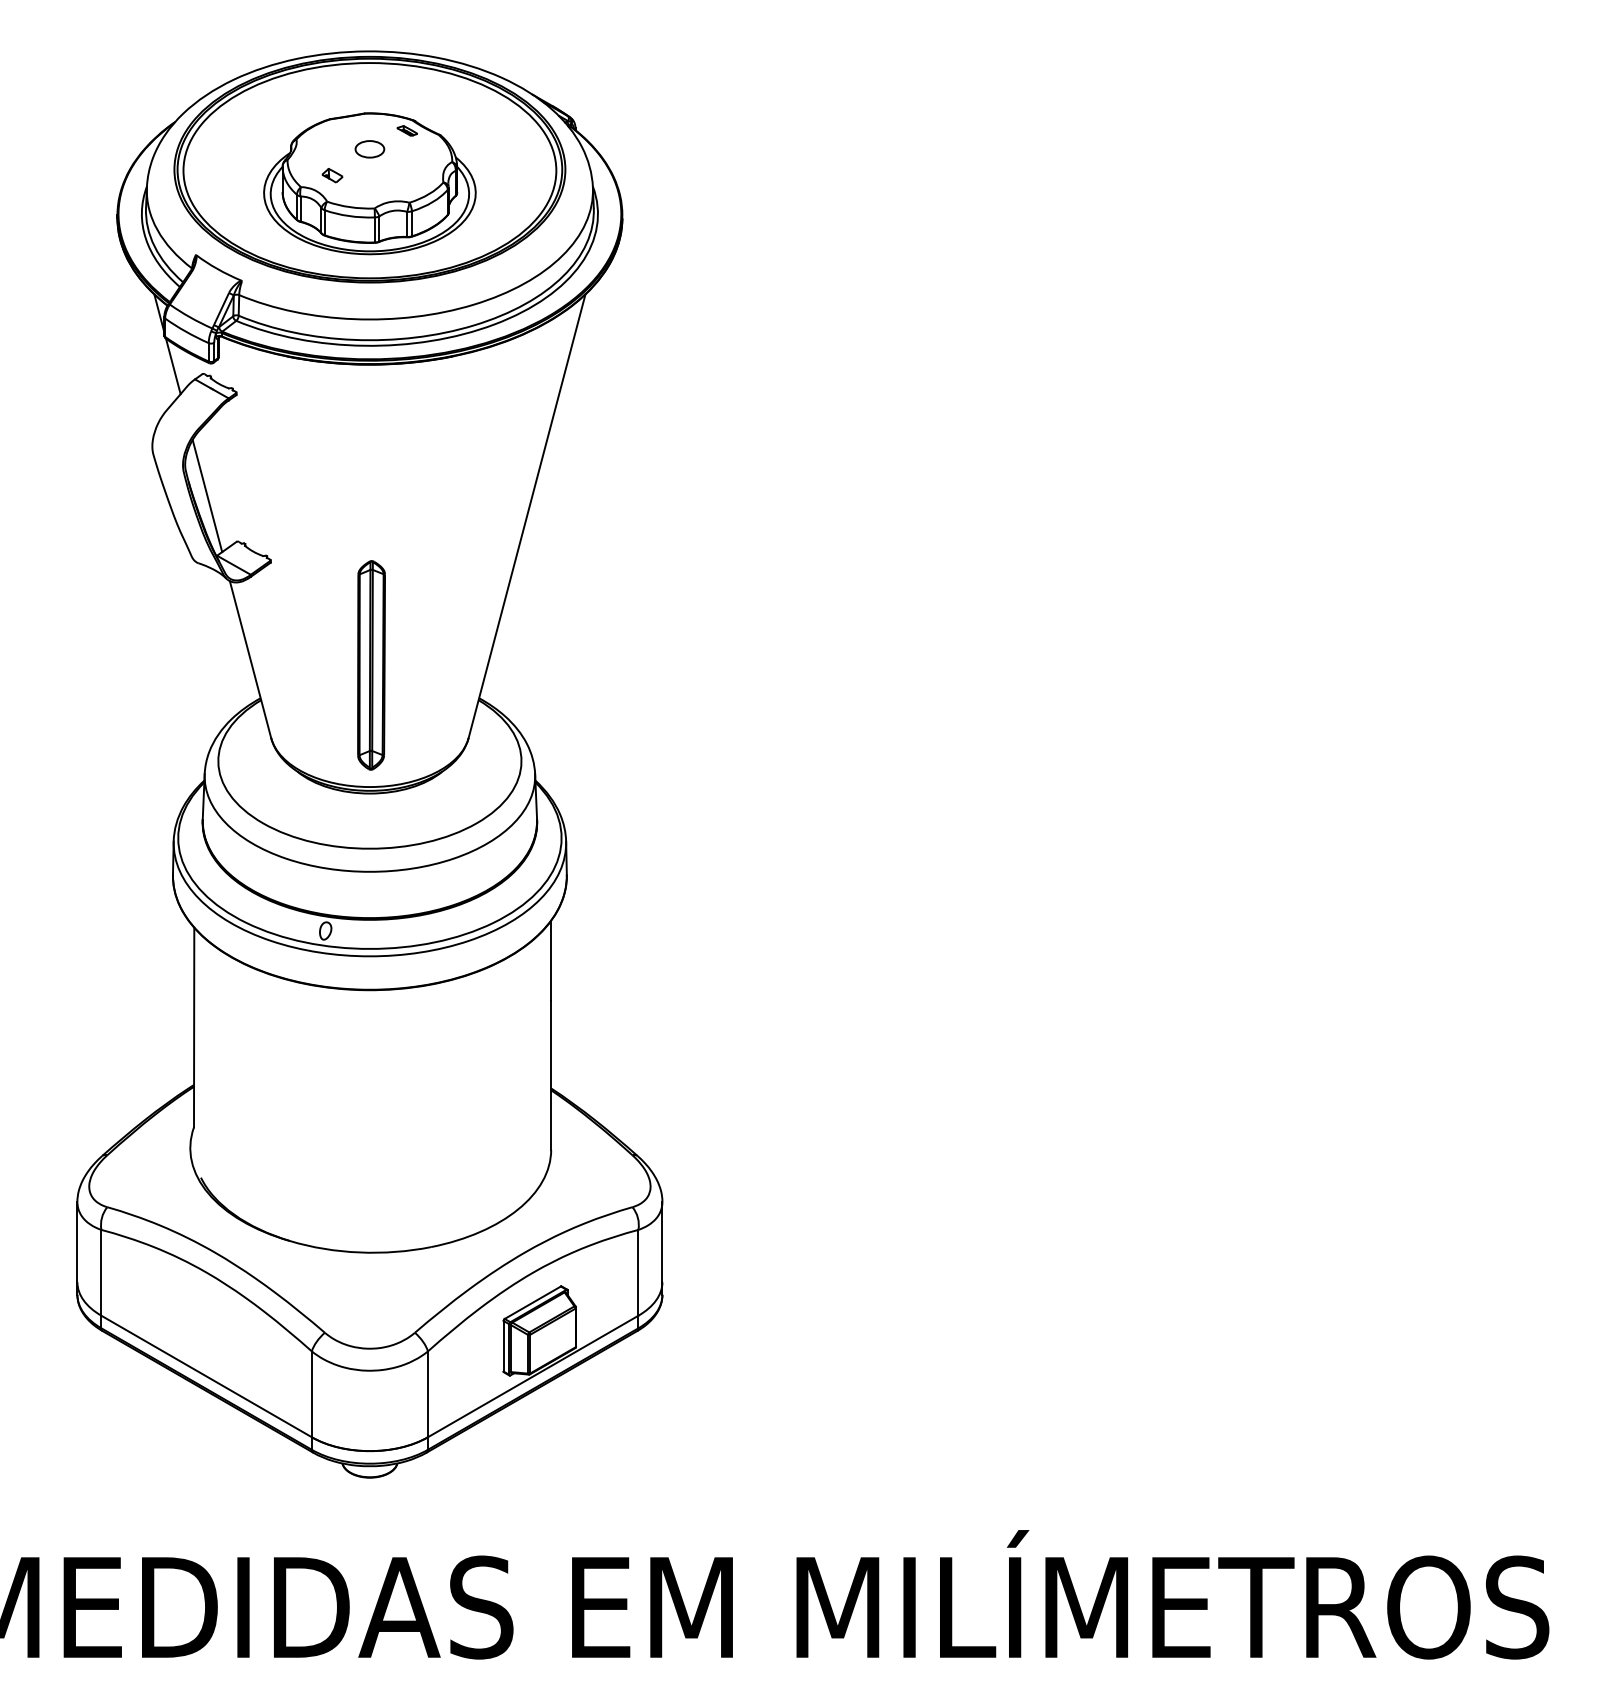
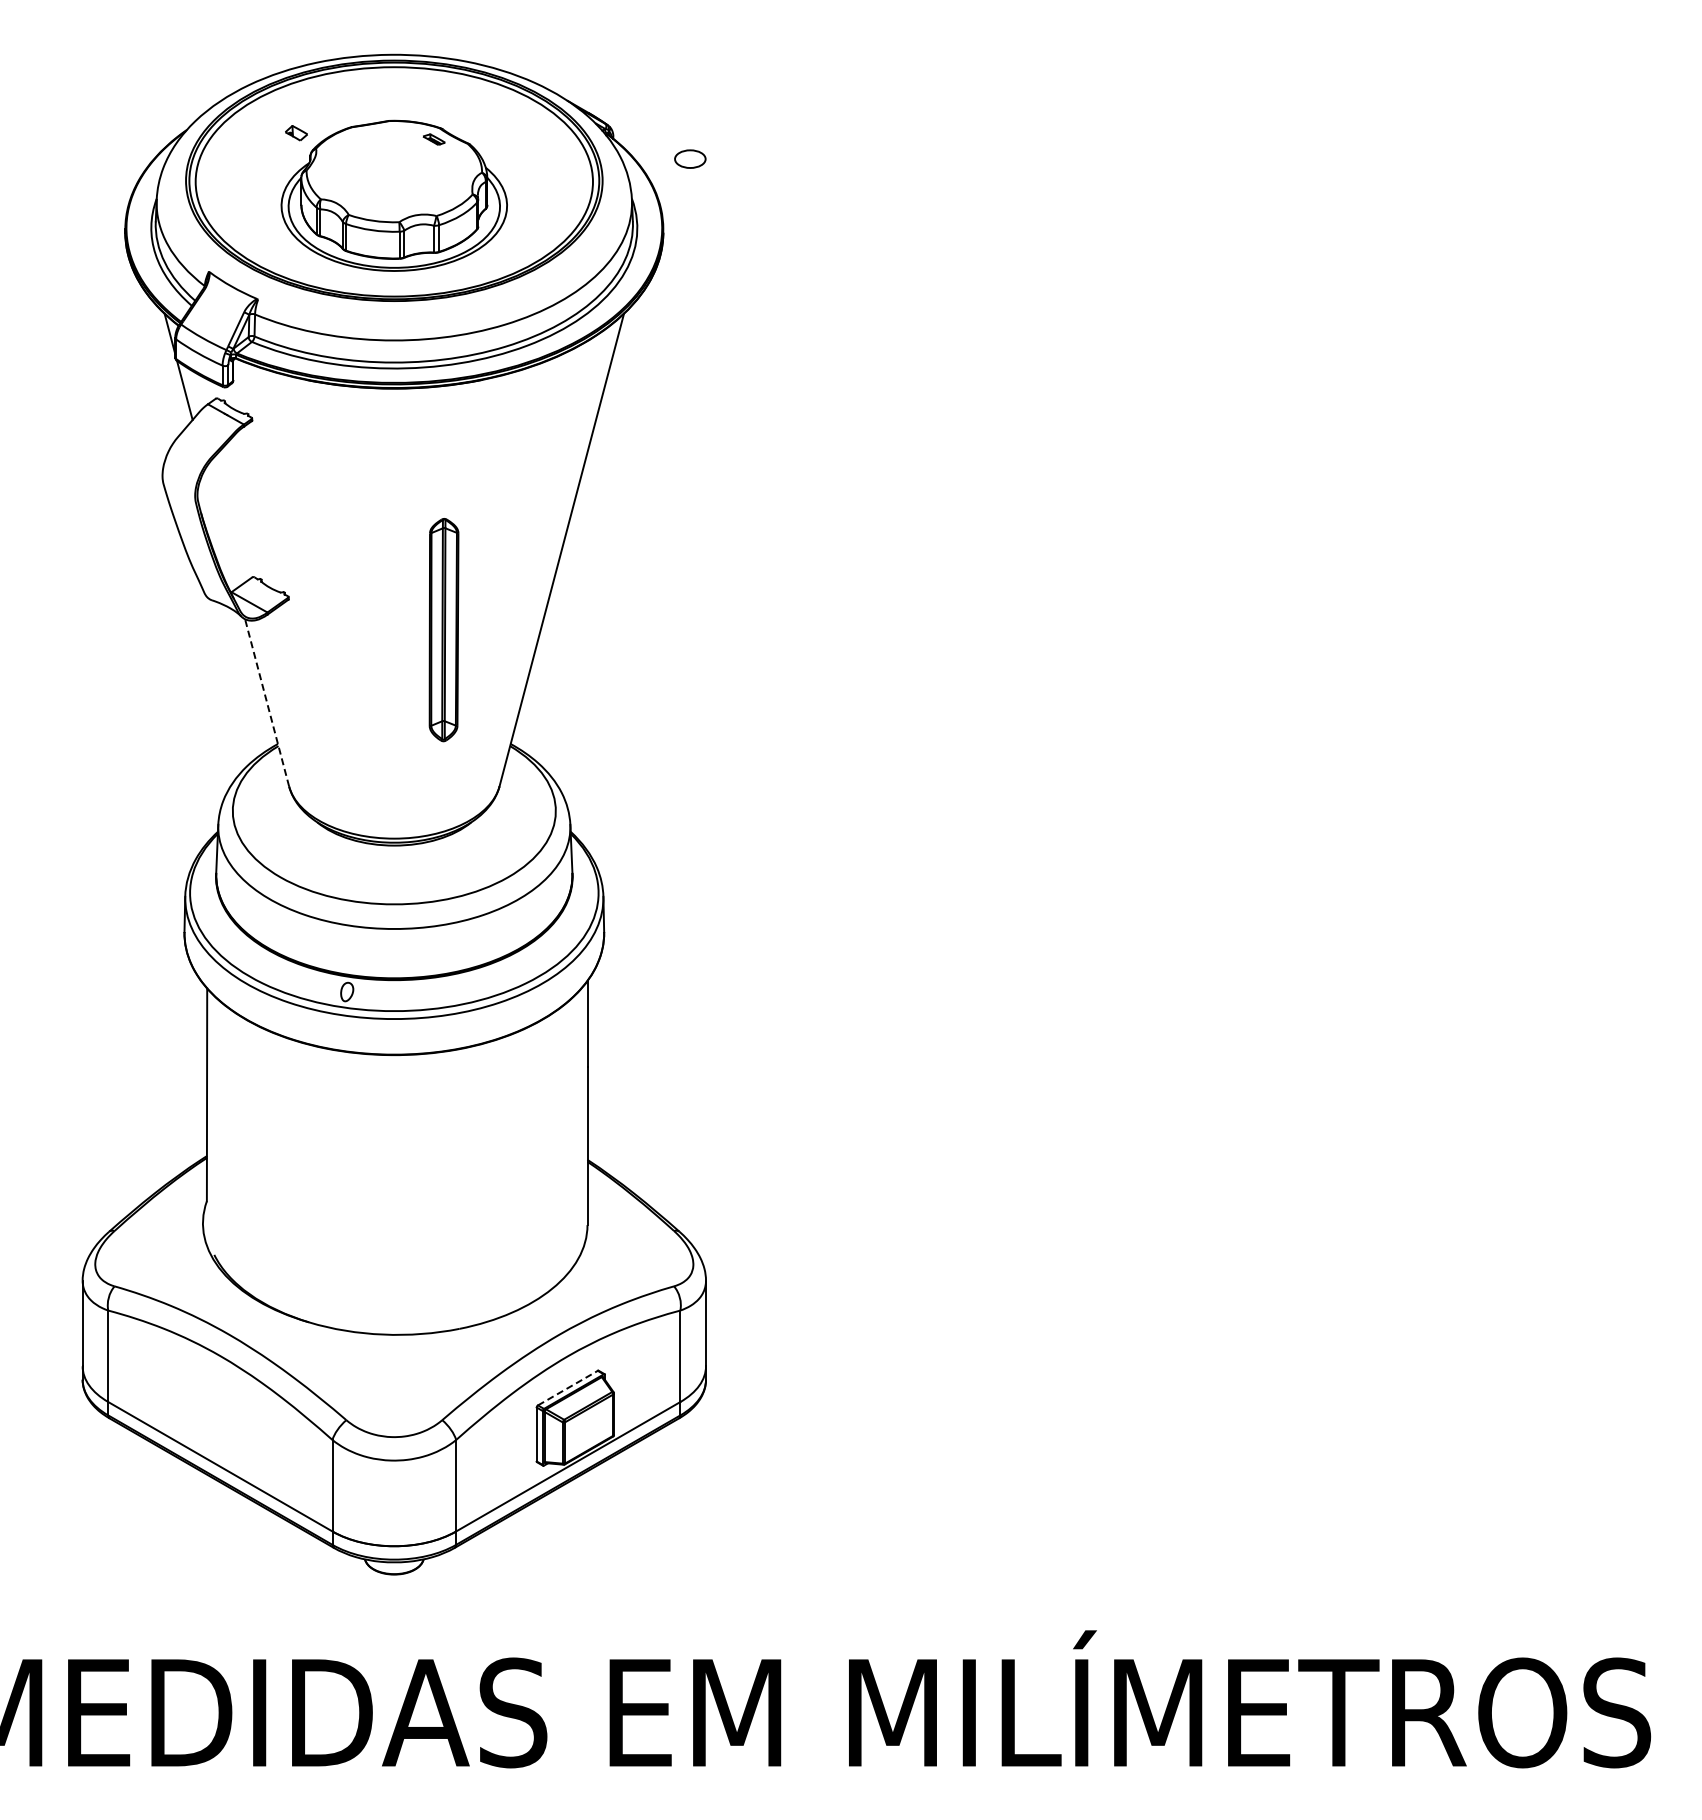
part: (370, 148) -> (690, 158), moved
part: (332, 175) -> (296, 133), moved
line: (206, 495) -> (220, 528), removed
line: (249, 659) -> (266, 702), solid -> dashed
part: (371, 665) -> (443, 630), moved
line: (532, 1303) -> (567, 1388), solid -> dashed

